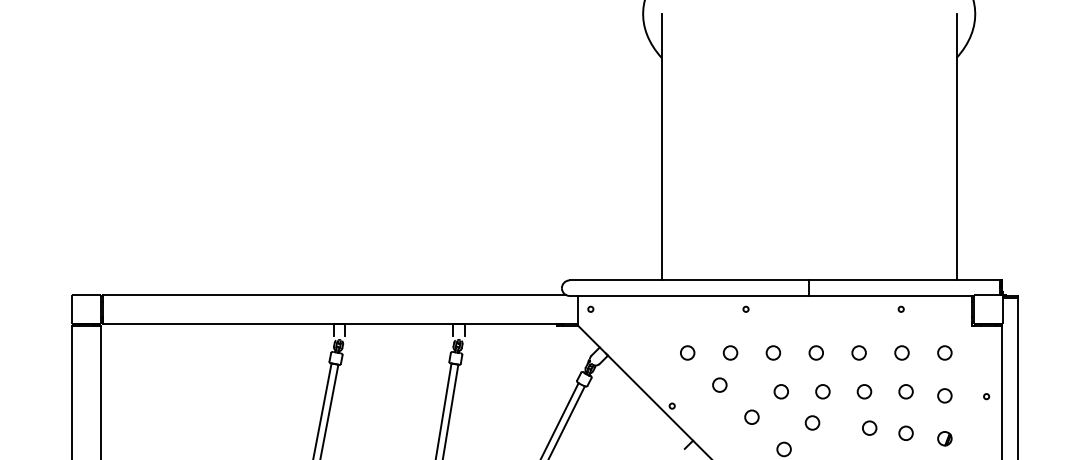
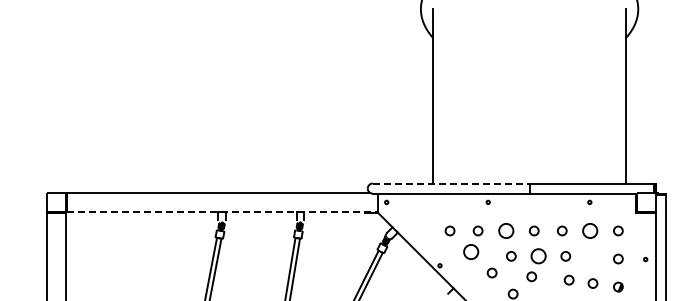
line: (689, 280) -> (451, 183), solid -> dashed
line: (339, 323) -> (222, 211), solid -> dashed
part: (772, 352) -> (505, 230), size x1.6
part: (902, 352) -> (590, 230), size x1.6
part: (718, 384) -> (470, 251), size x1.6
part: (822, 391) -> (538, 256), size x1.6
part: (905, 391) -> (592, 256), removed

